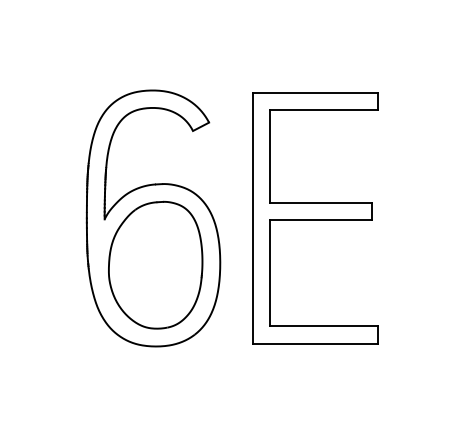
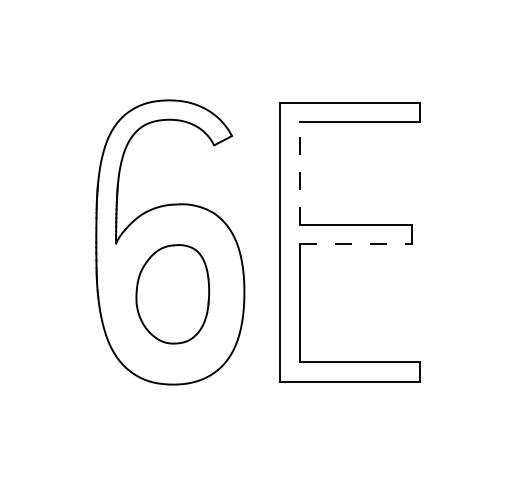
line: (270, 156) -> (300, 173), solid -> dashed
line: (320, 220) -> (355, 244), solid -> dashed
part: (155, 264) -> (172, 293), size x0.7

